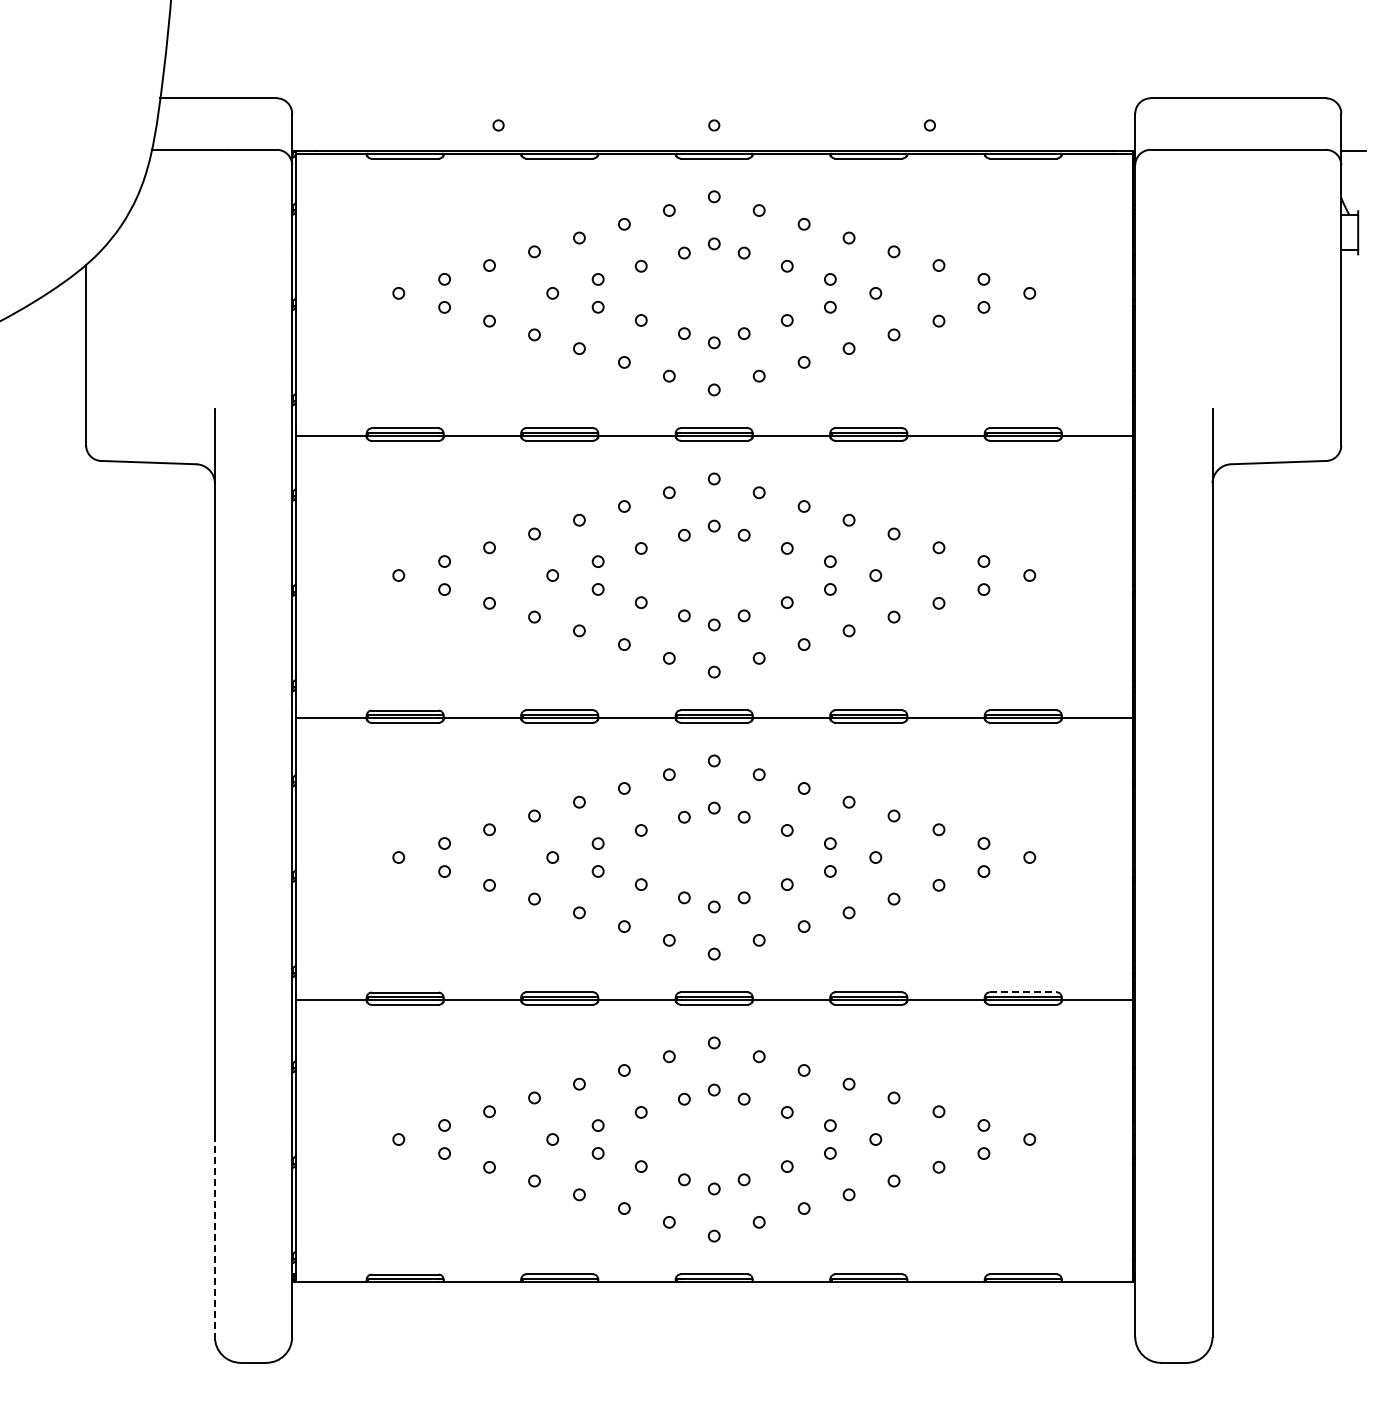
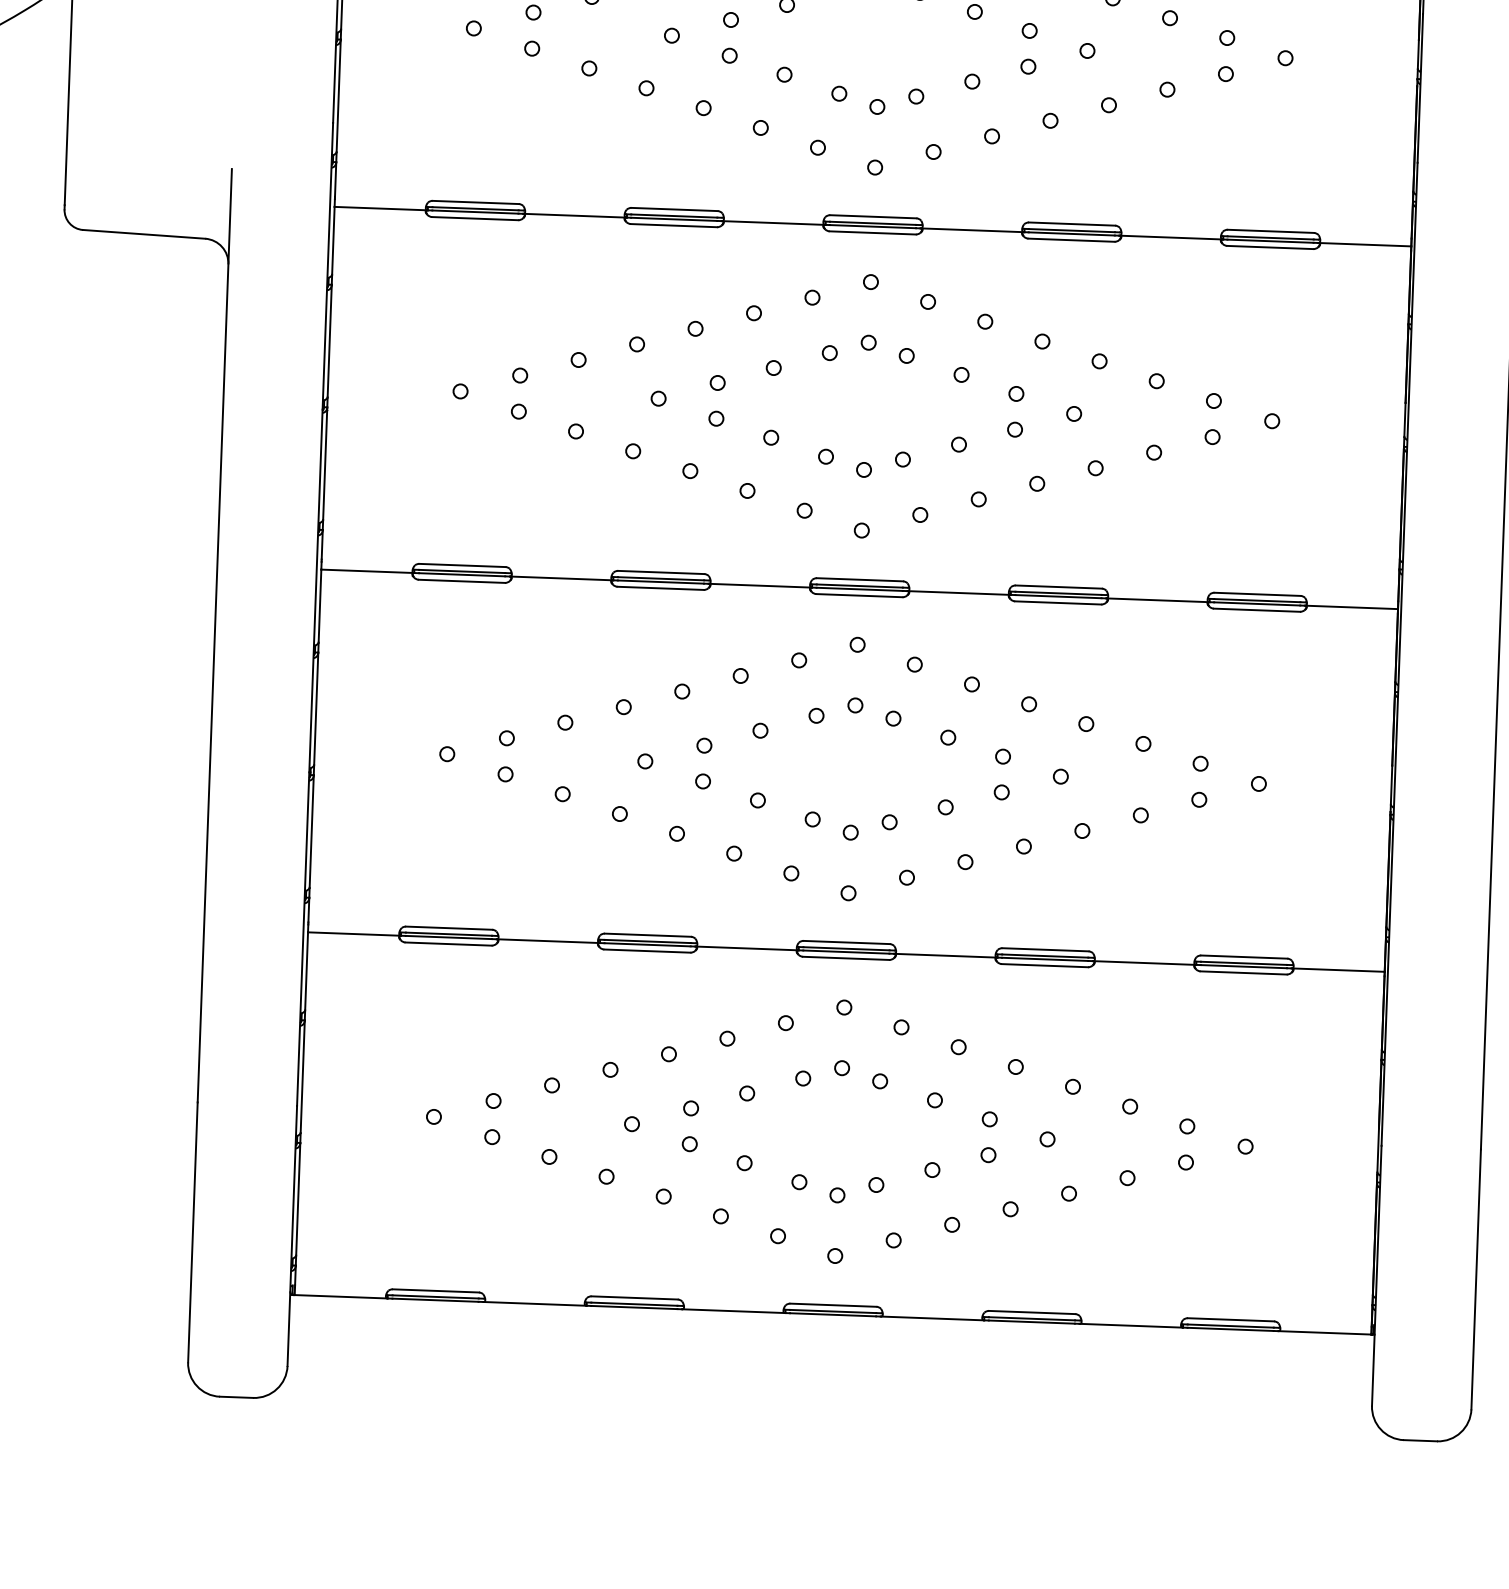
line: (1023, 992) -> (1244, 957), dashed -> solid
line: (214, 1236) -> (192, 1232), dashed -> solid

